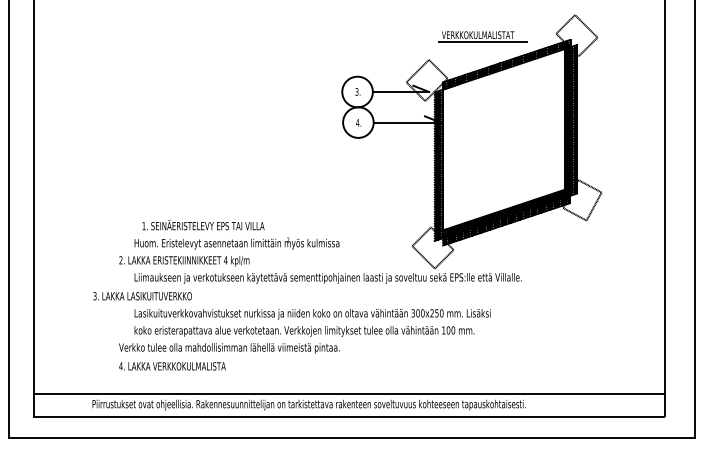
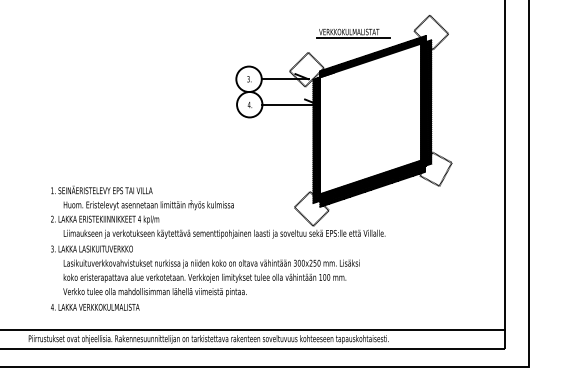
text: (203, 225) -> (101, 190), moved
text: (142, 296) -> (91, 249), moved
text: (229, 348) -> (155, 292), moved

